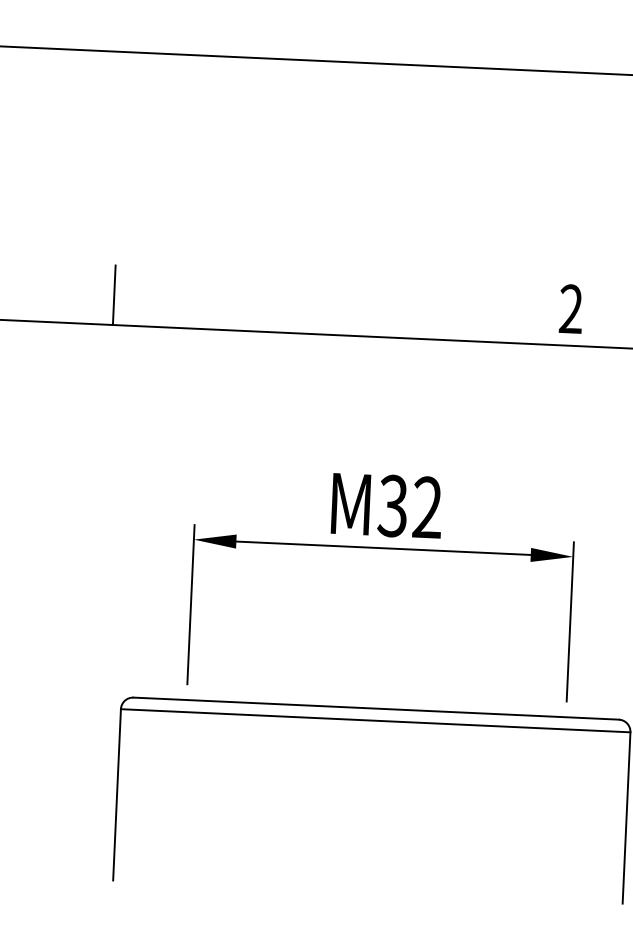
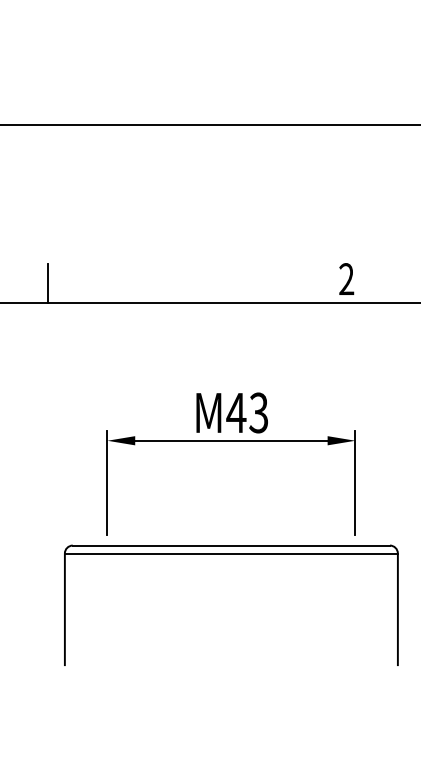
text: (410, 506) -> (247, 412), M32 -> M43

